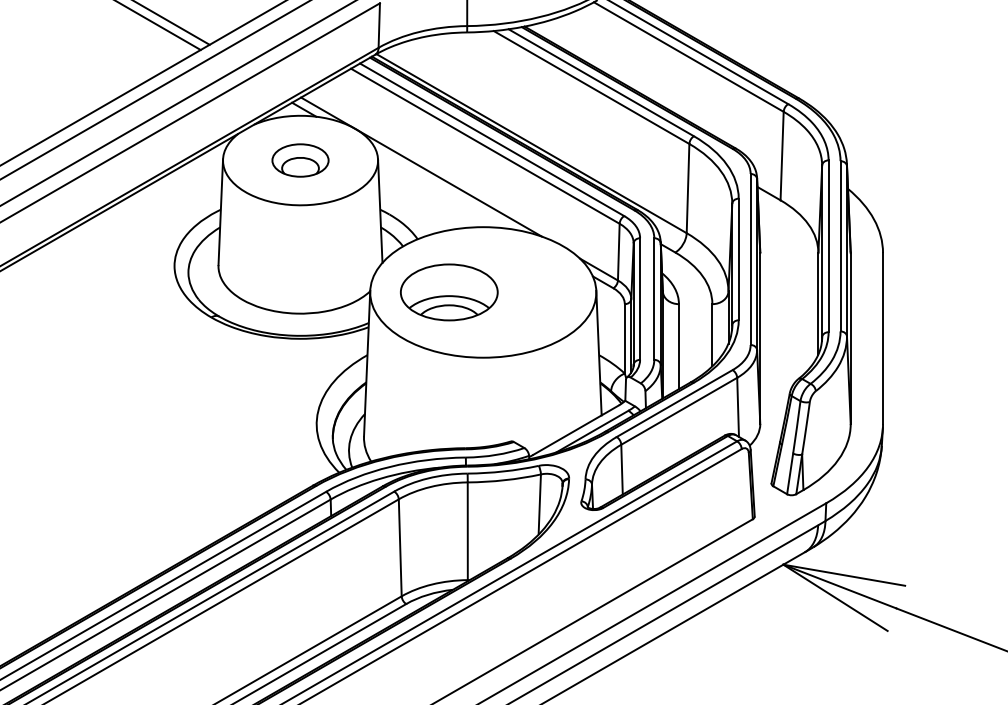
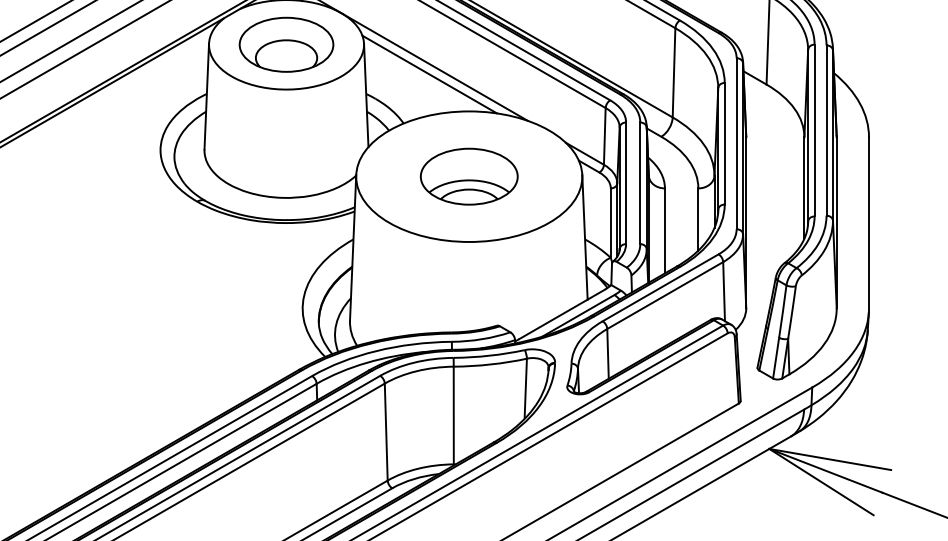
part: (300, 160) -> (286, 44), size x1.67
line: (443, 190) -> (429, 74), added
part: (449, 292) -> (469, 176), moved

